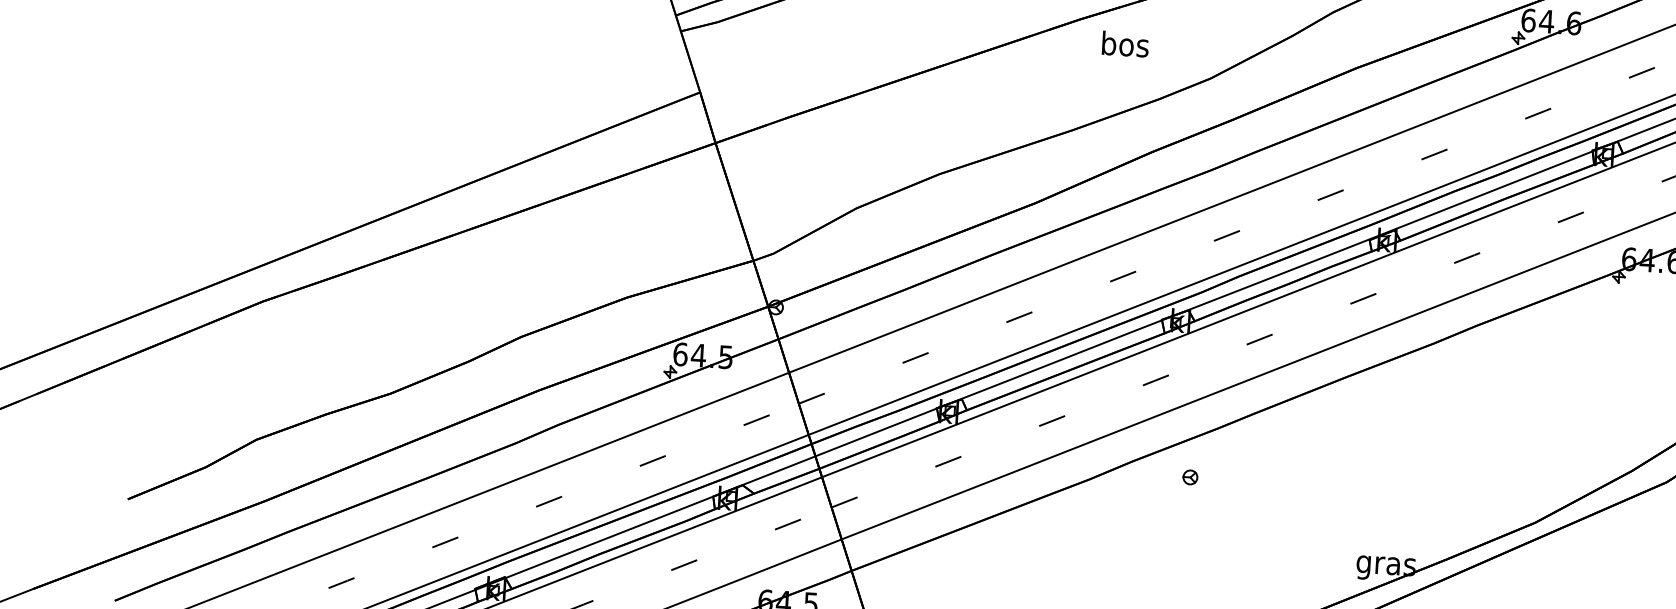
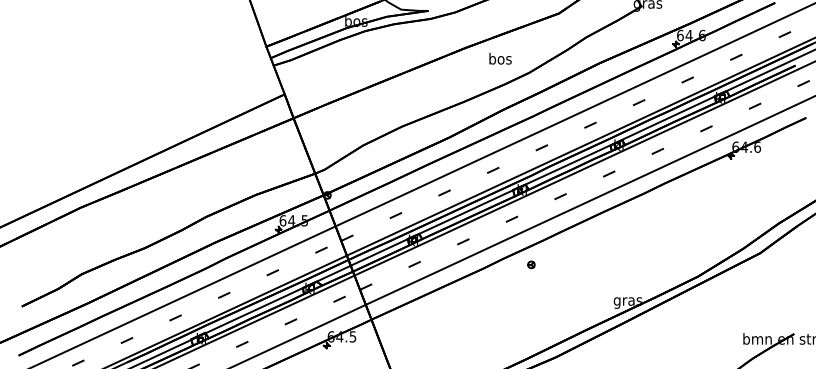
text: (1125, 43) -> (500, 58), moved

